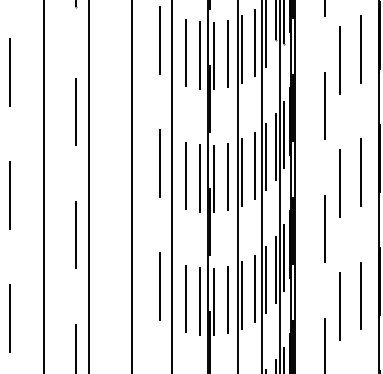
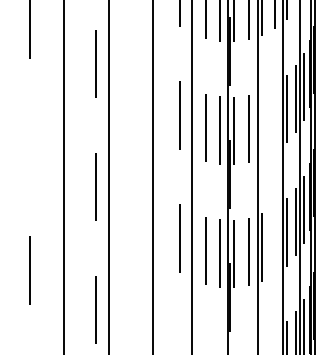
line: (254, 165) -> (274, 117), removed
line: (241, 172) -> (261, 124), removed
line: (9, 195) -> (29, 147), removed
line: (254, 288) -> (274, 240), removed

